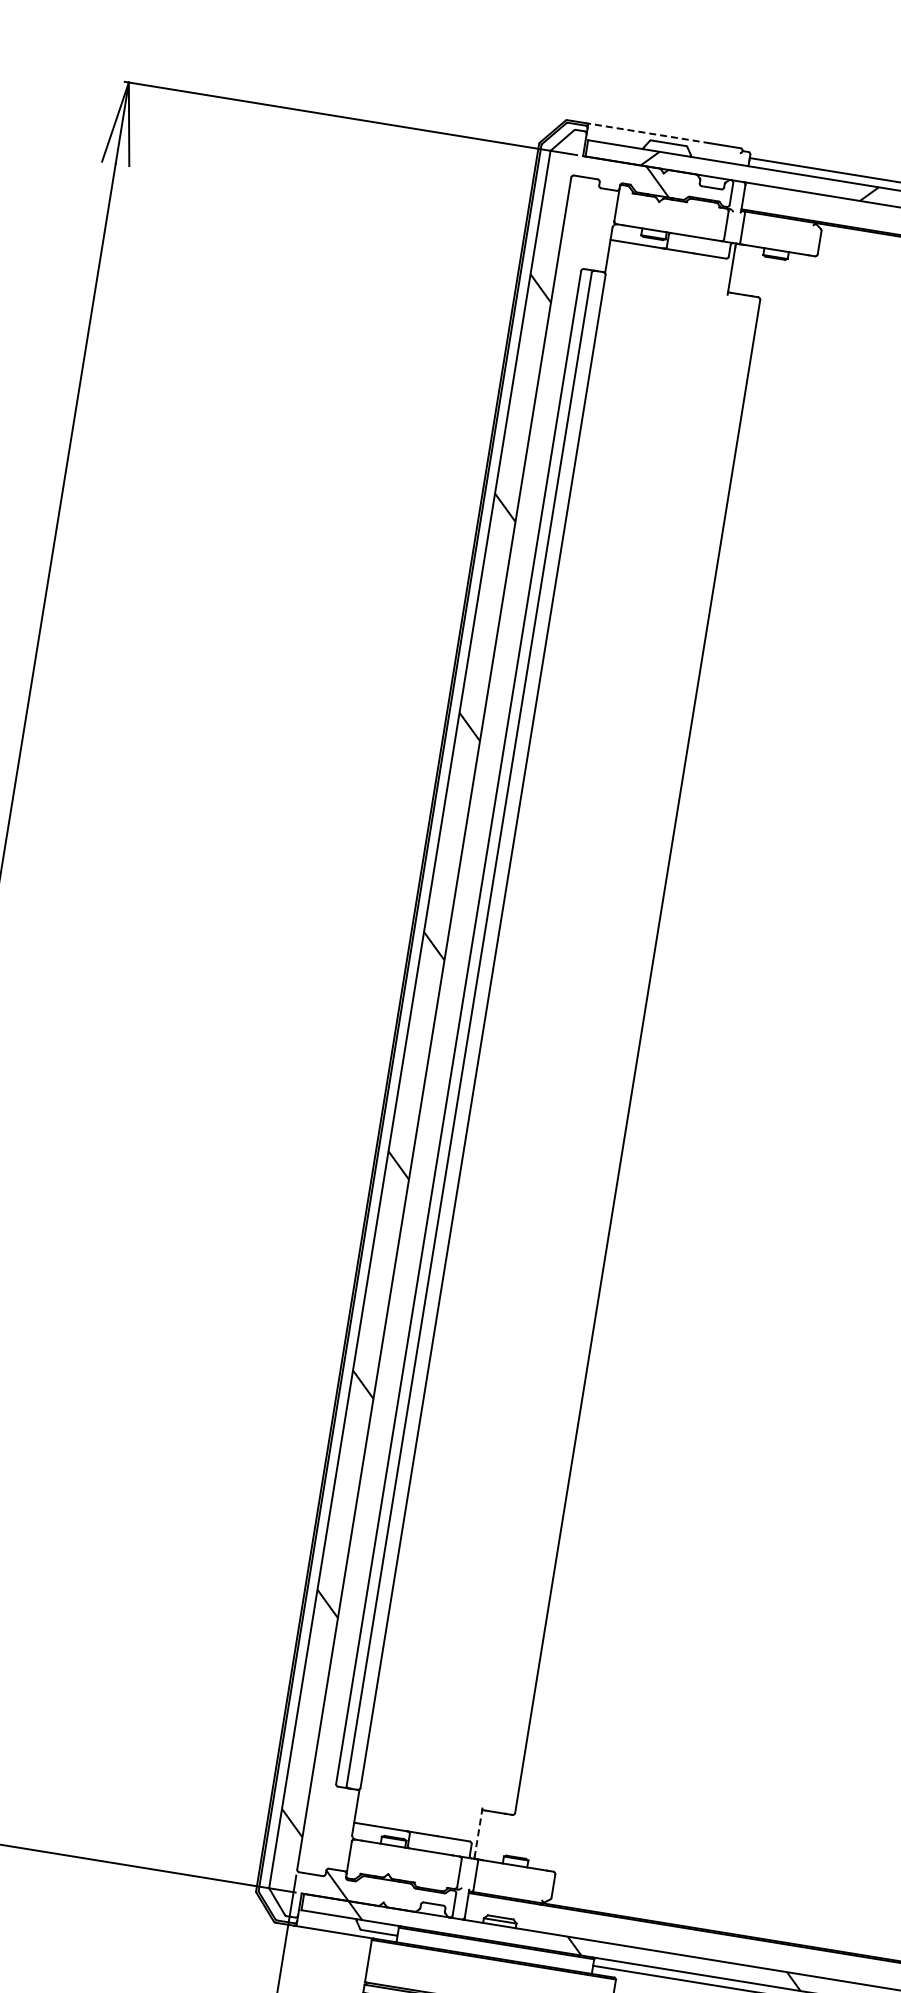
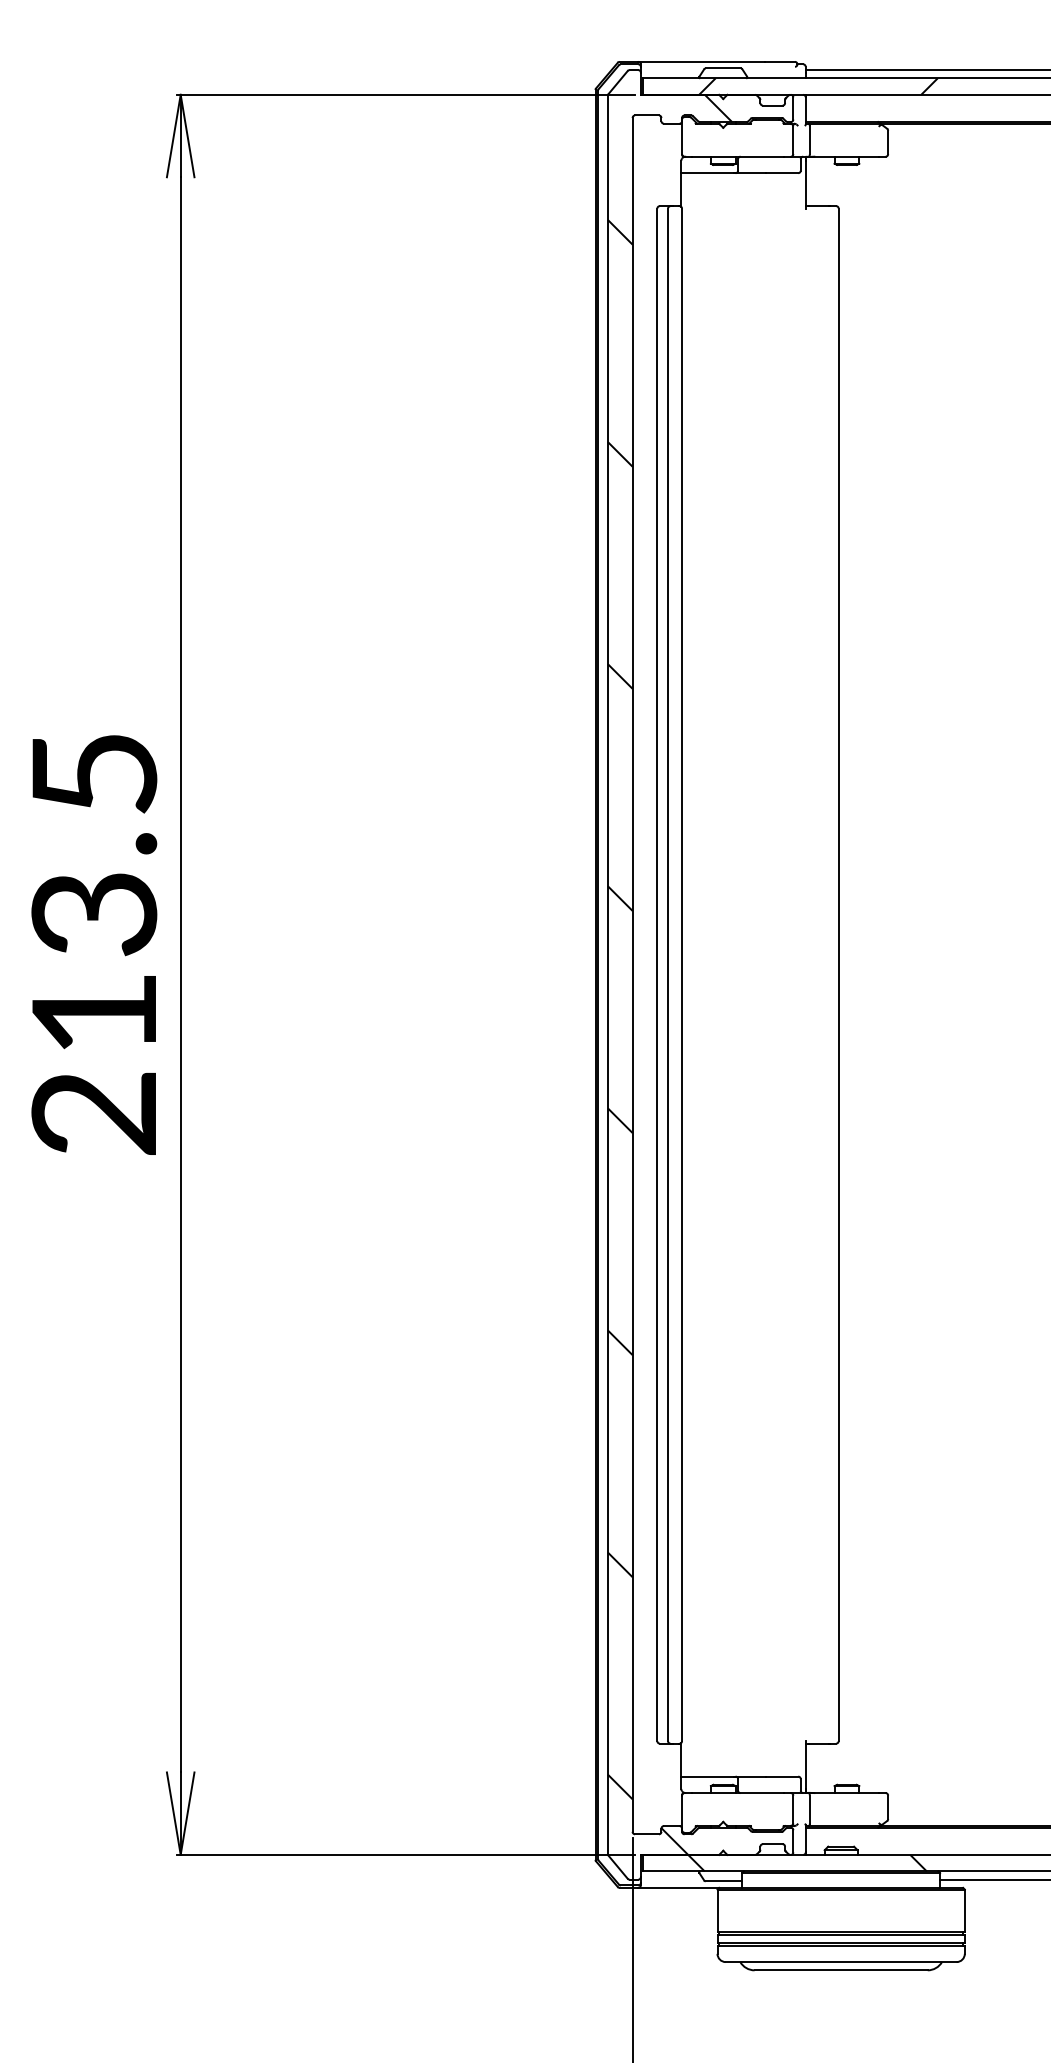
line: (647, 132) -> (700, 61), dashed -> solid
line: (478, 1831) -> (805, 1765), dashed -> solid

